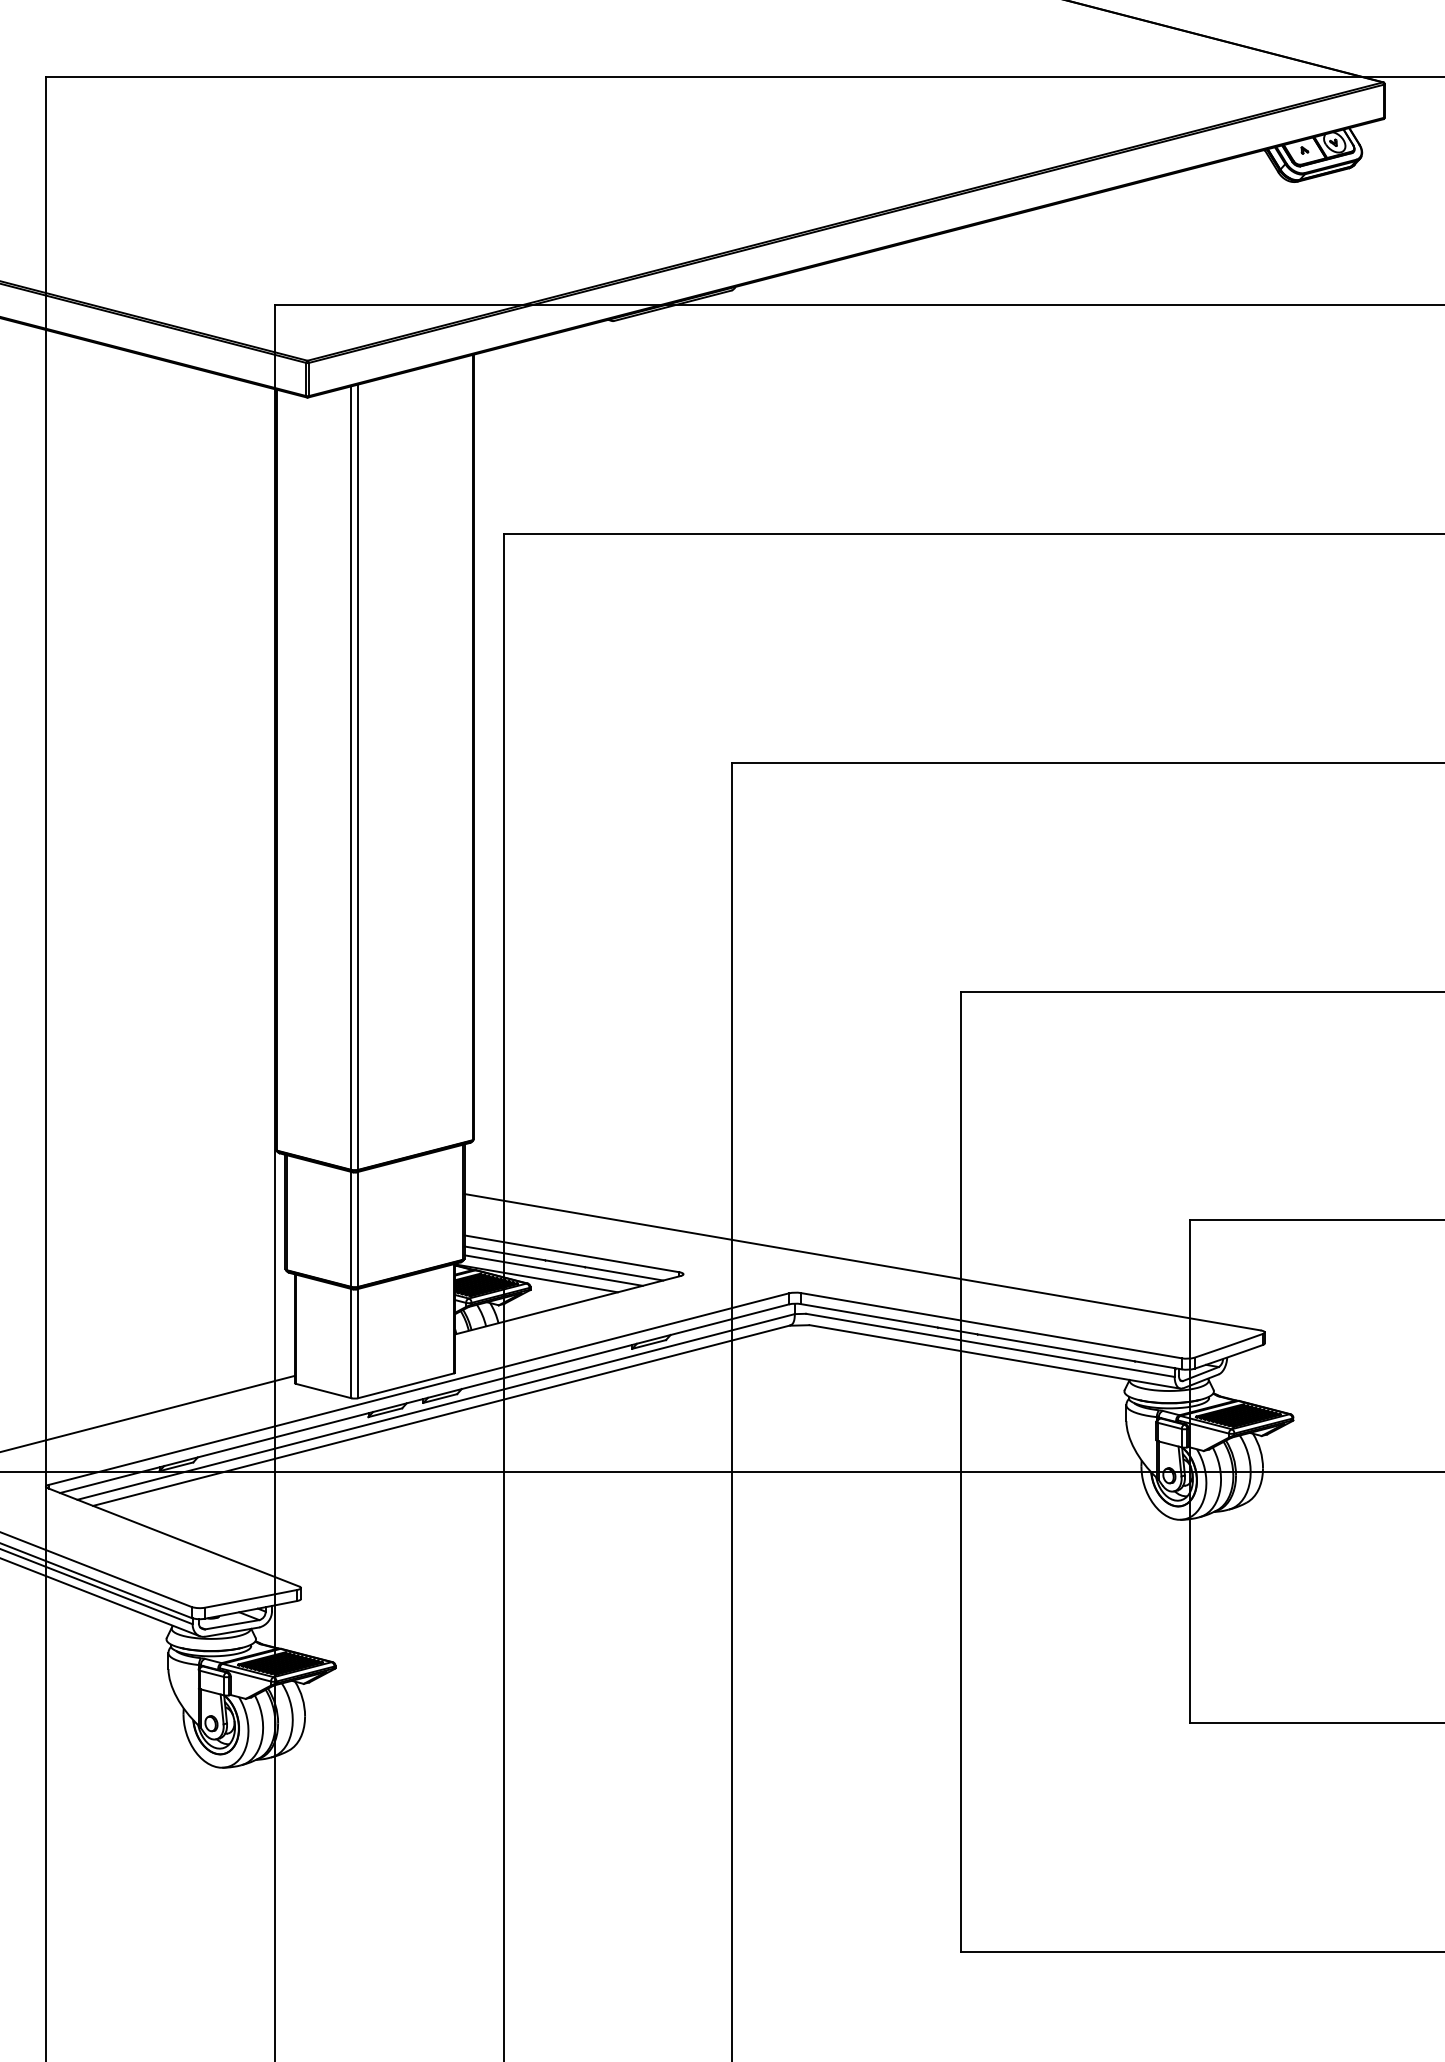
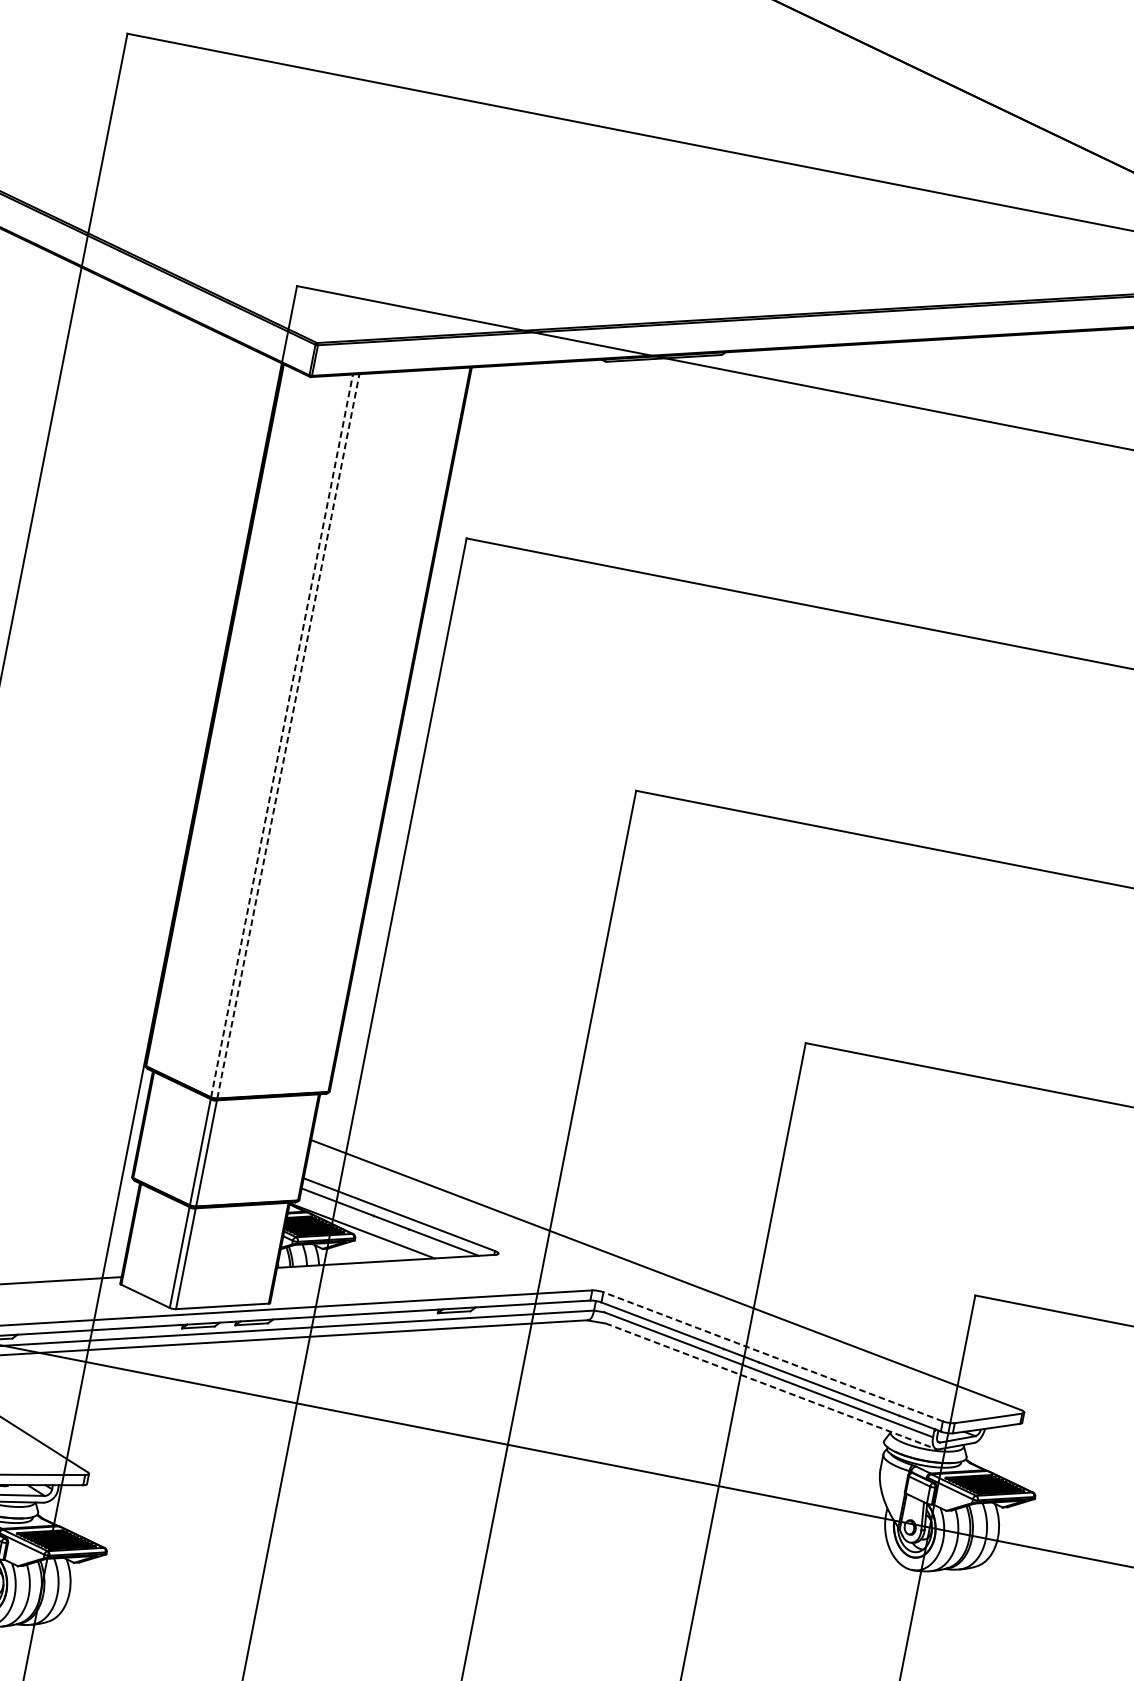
line: (358, 777) -> (288, 736), solid -> dashed
line: (351, 778) -> (282, 736), solid -> dashed
line: (553, 1270) -> (379, 1226), removed
line: (990, 1325) -> (772, 1356), solid -> dashed
line: (995, 1357) -> (771, 1386), solid -> dashed

